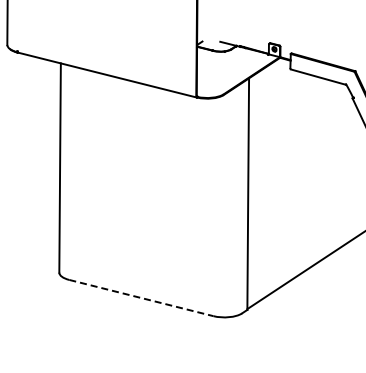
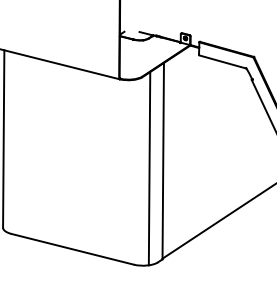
line: (231, 202) -> (149, 168), added
line: (141, 298) -> (72, 249), dashed -> solid

